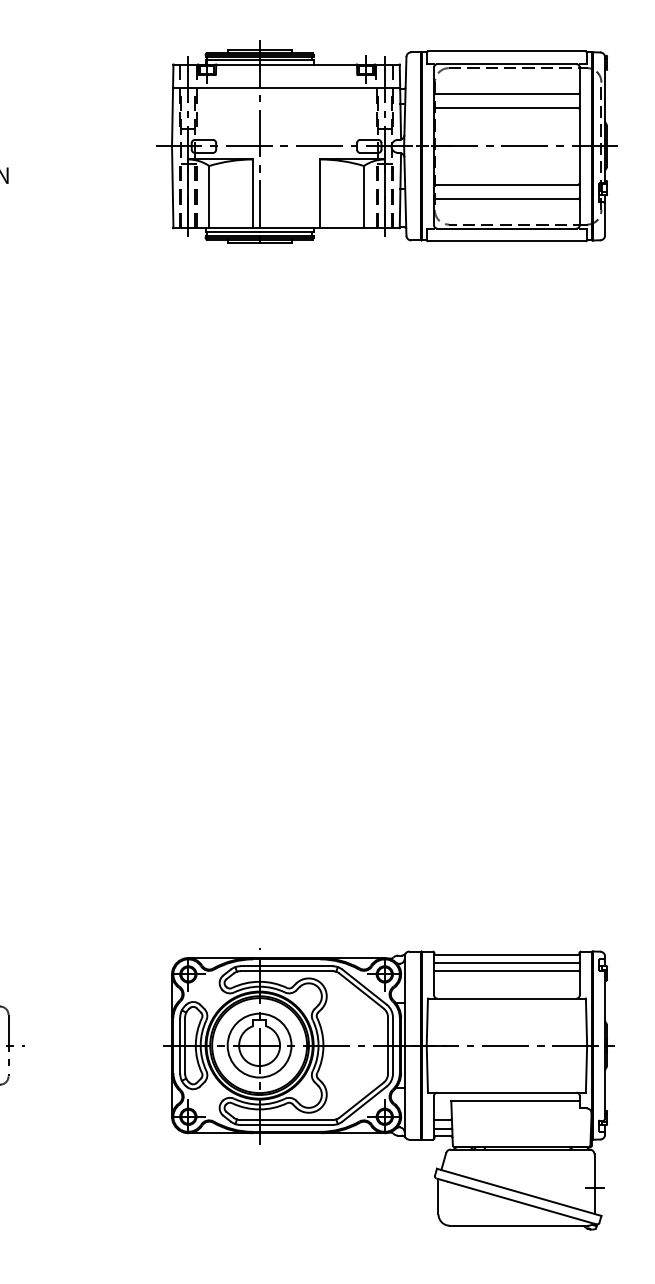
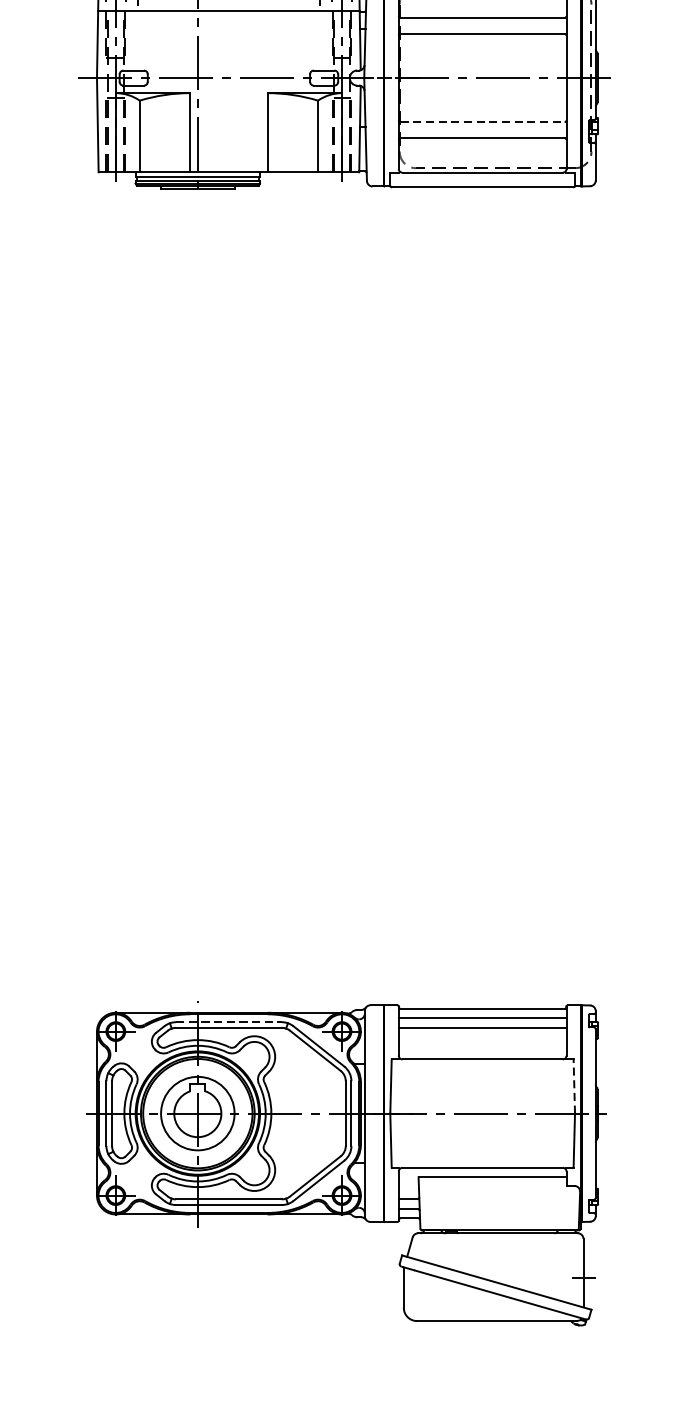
line: (507, 184) -> (483, 121), solid -> dashed
line: (286, 966) -> (228, 1022), solid -> dashed
line: (586, 1022) -> (574, 1086), solid -> dashed

